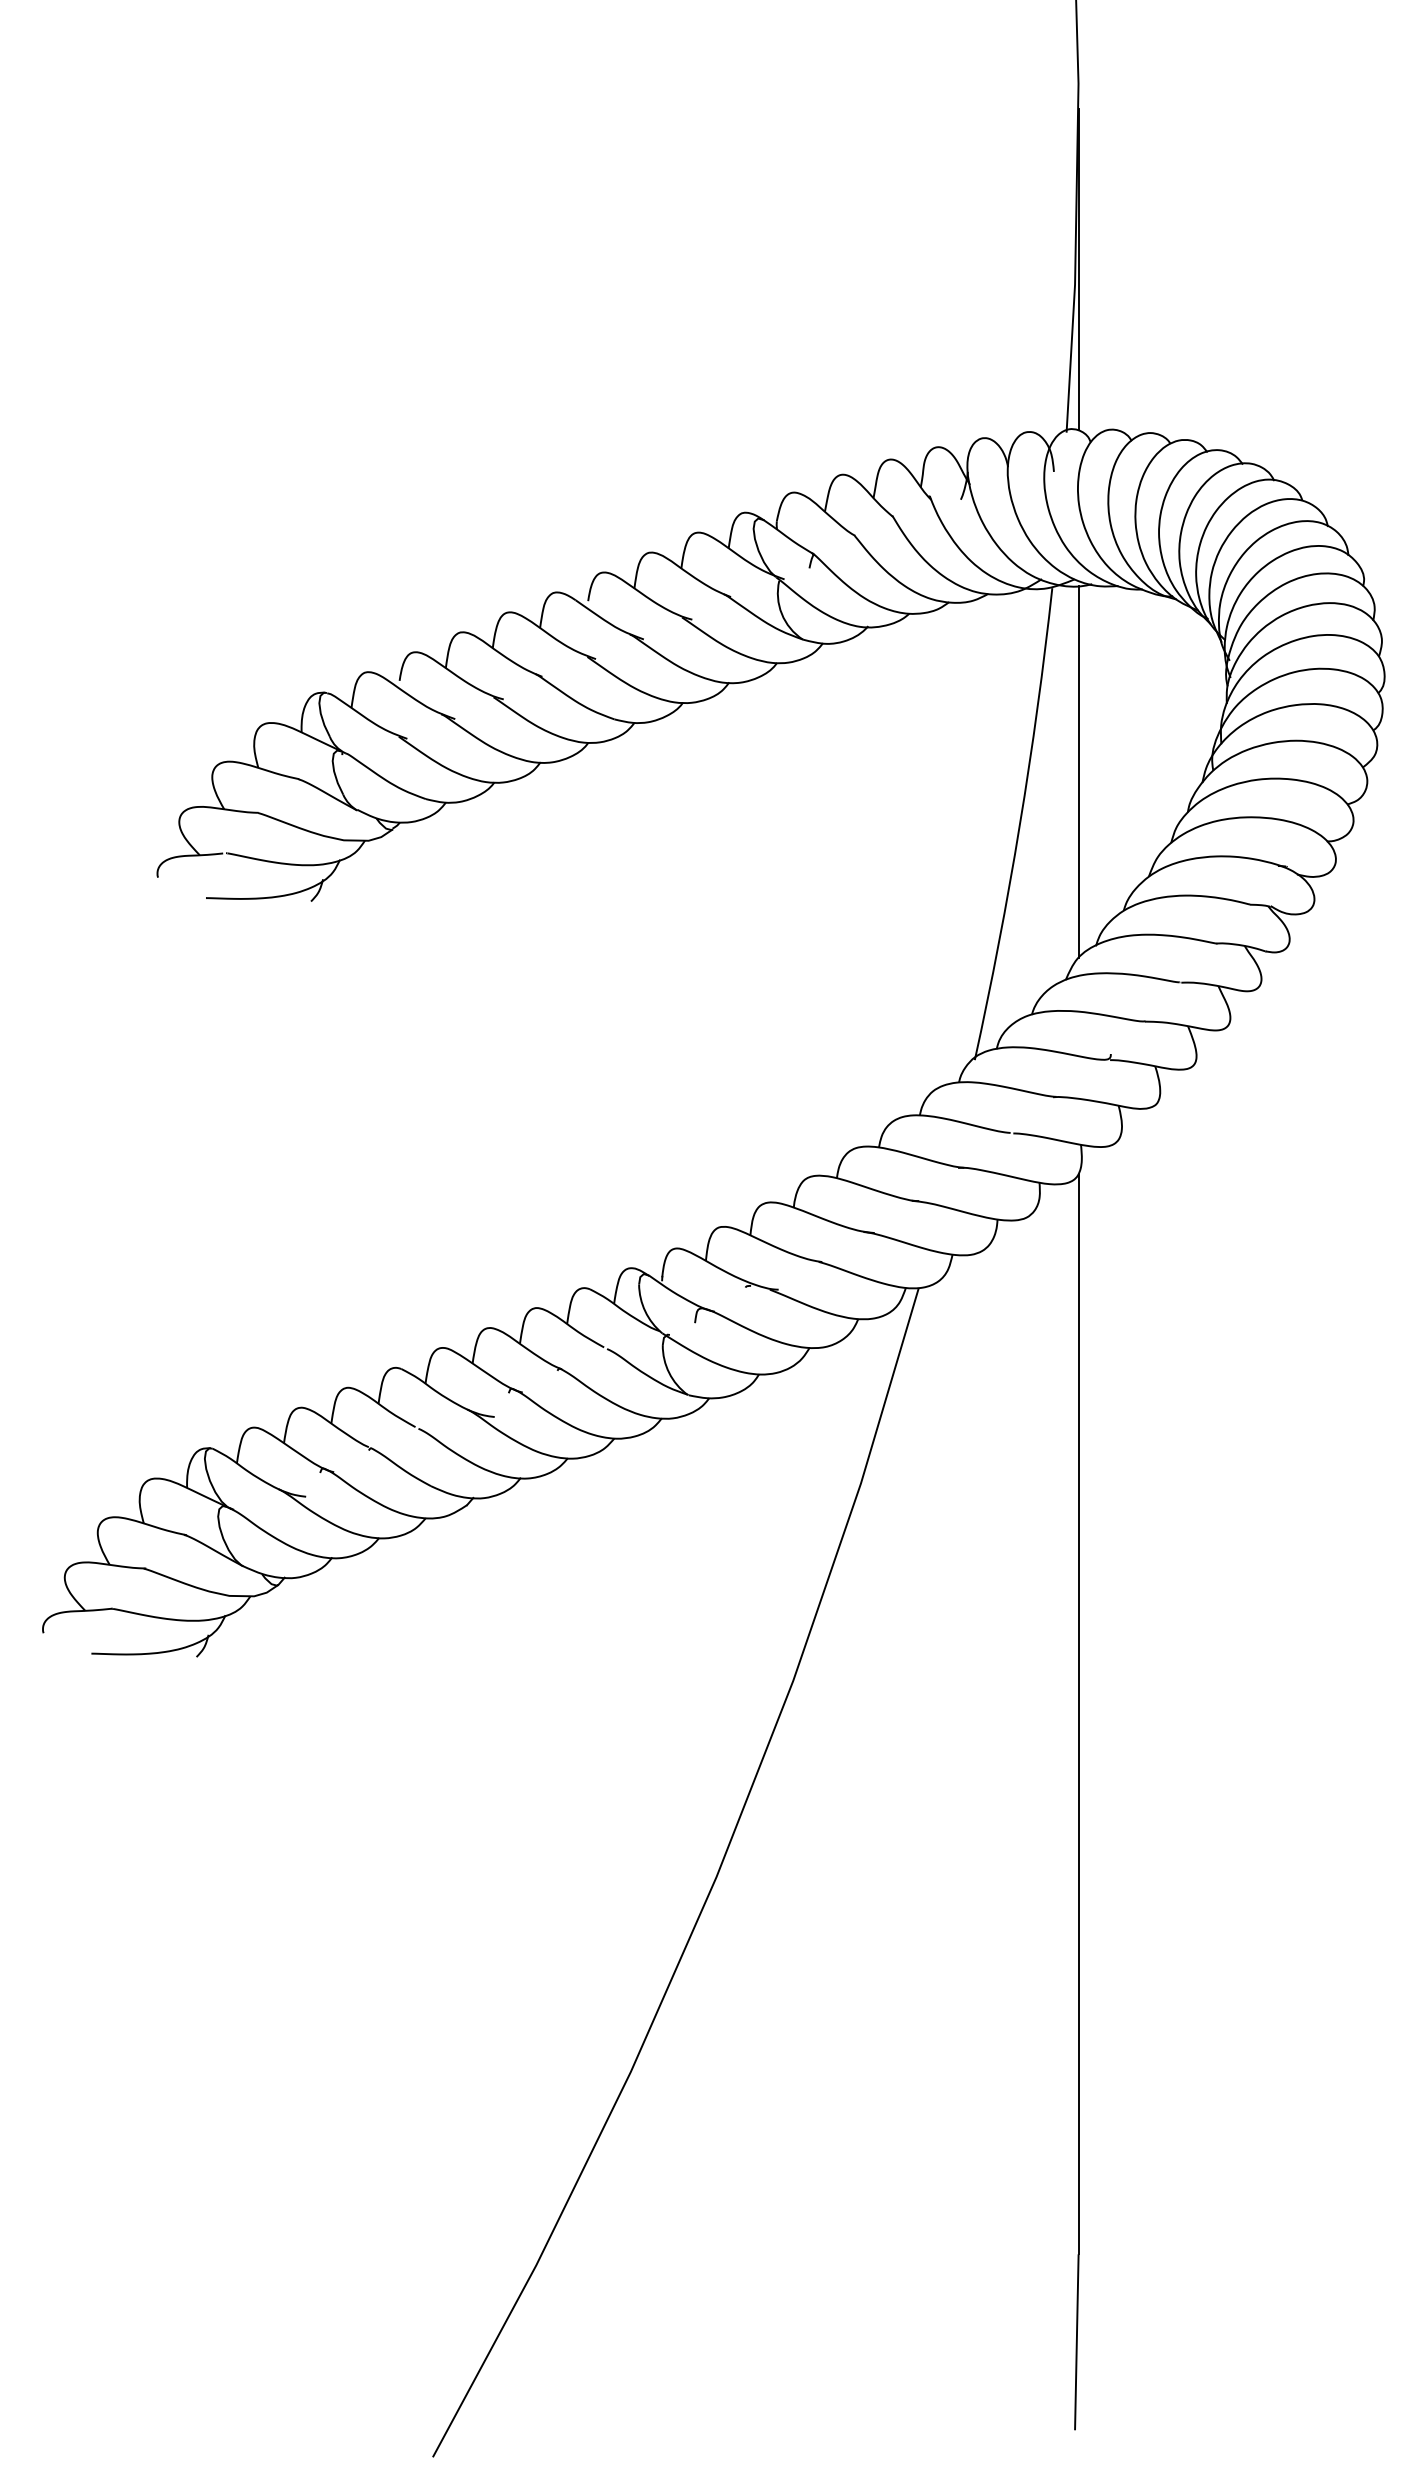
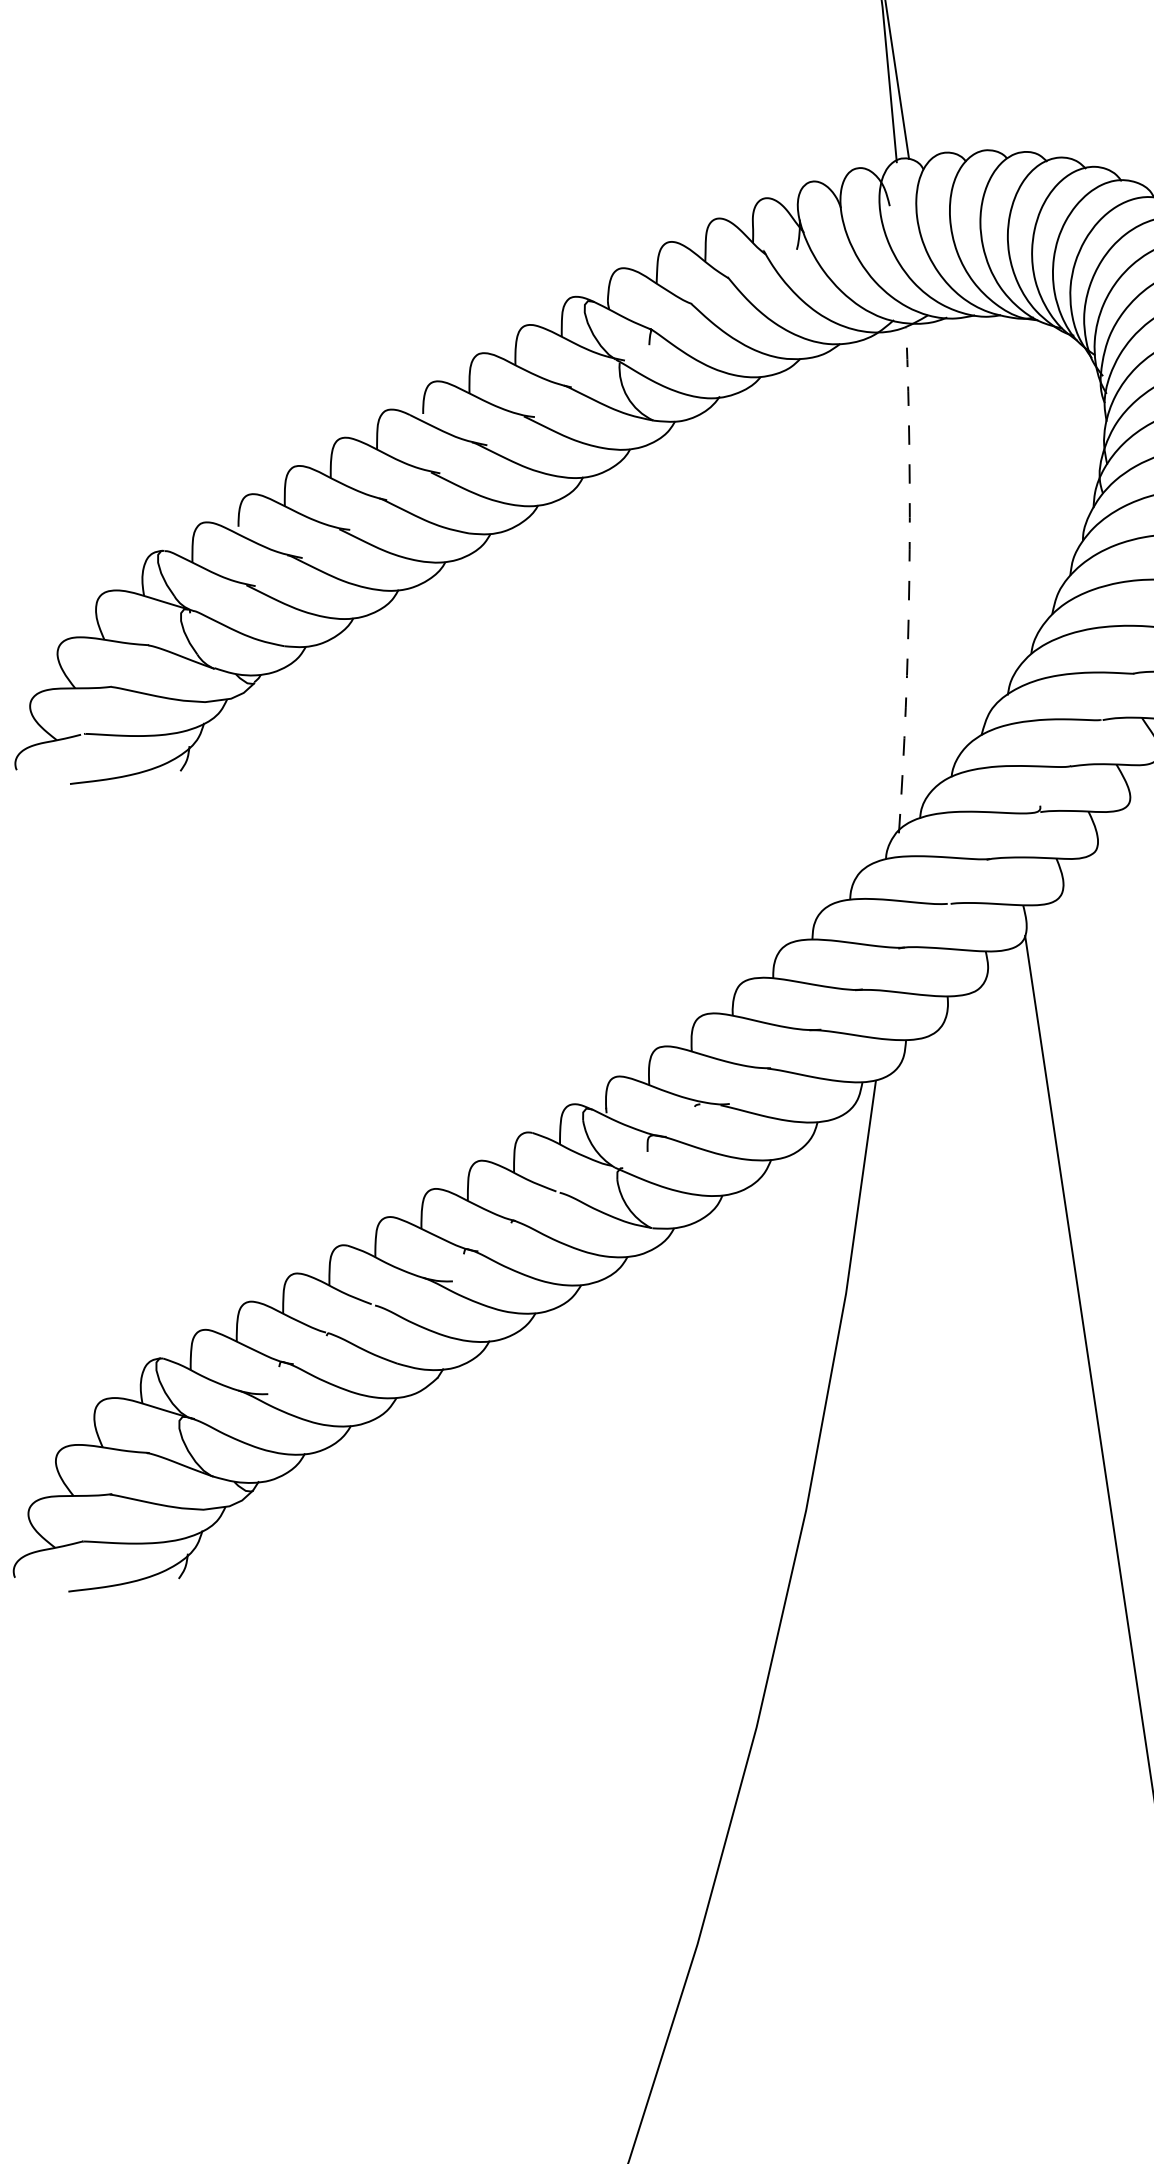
line: (1078, 772) -> (962, 516), removed
arc: (1019, 825) -> (908, 581), solid -> dashed

